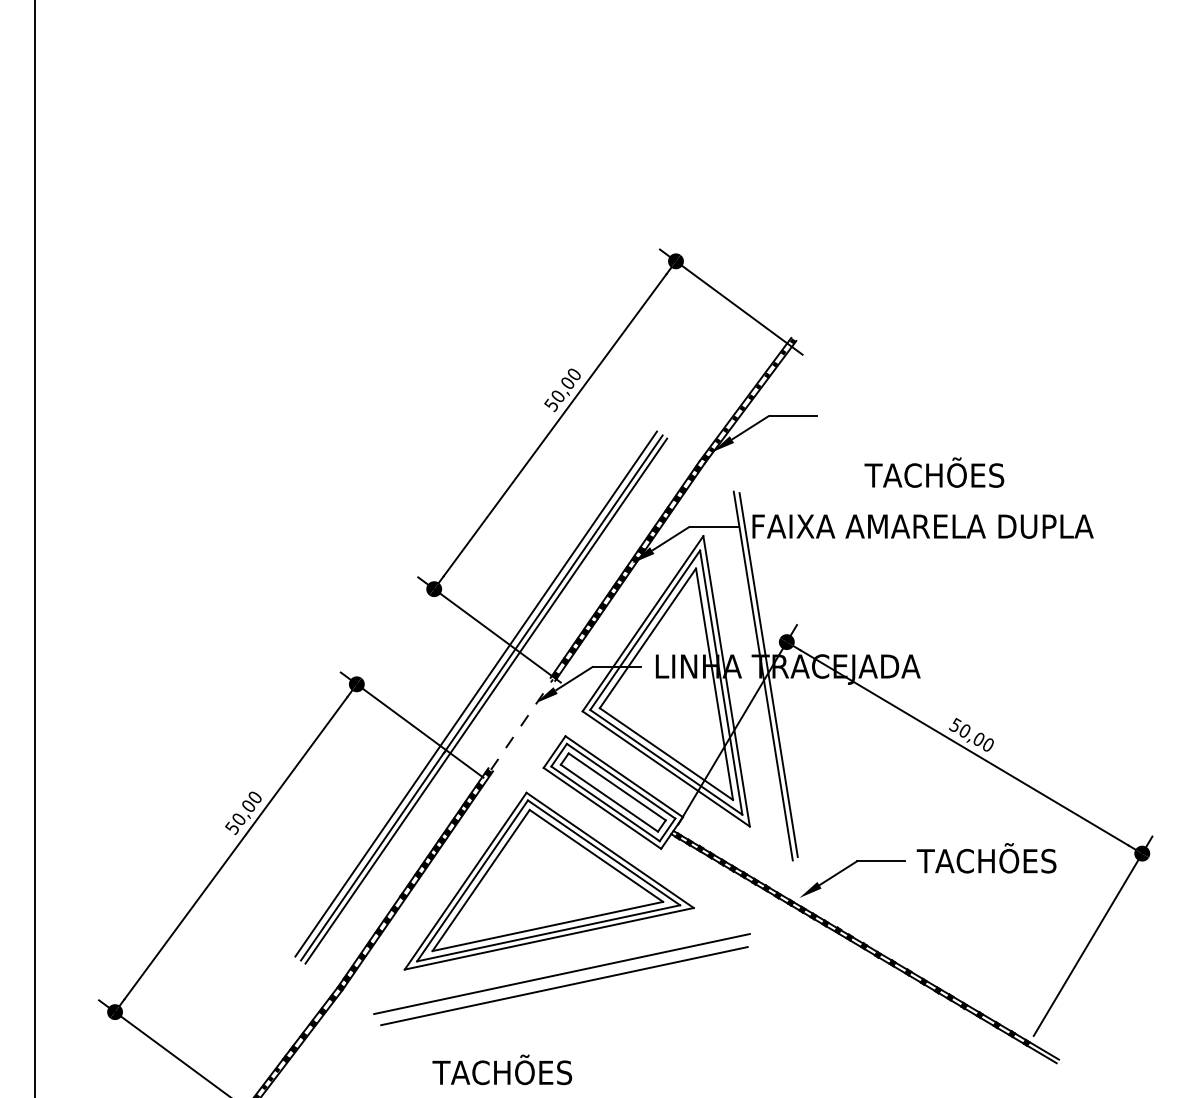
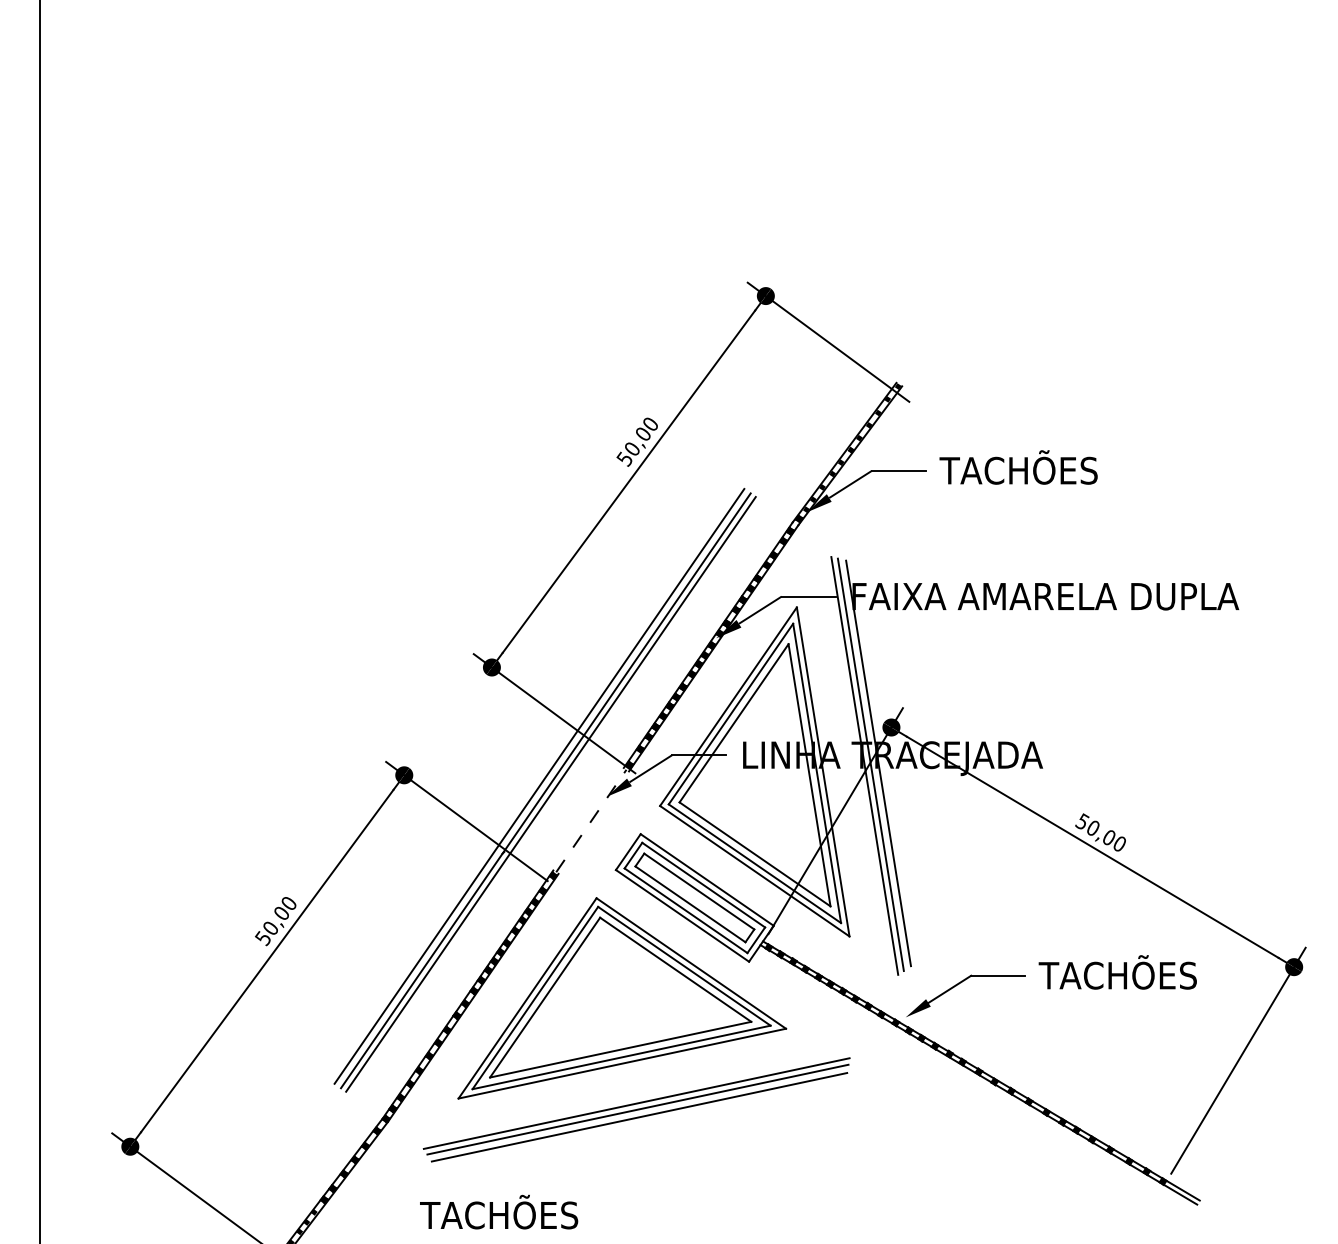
text: (934, 472) -> (1018, 467), moved
line: (775, 673) -> (878, 763), added
line: (562, 979) -> (637, 1109), added
text: (502, 1069) -> (499, 1211), moved

